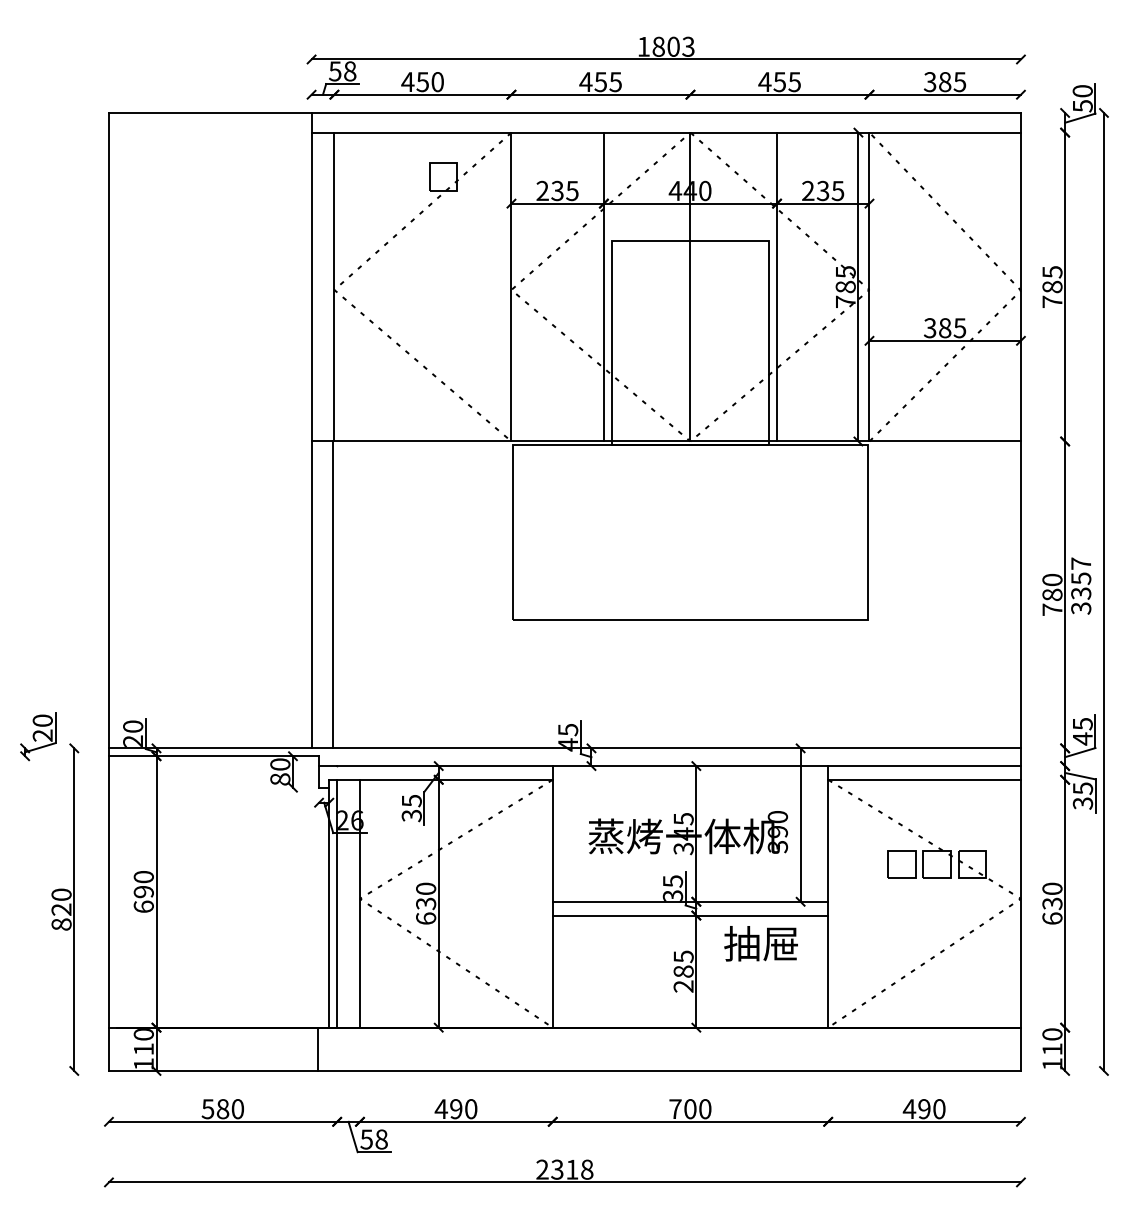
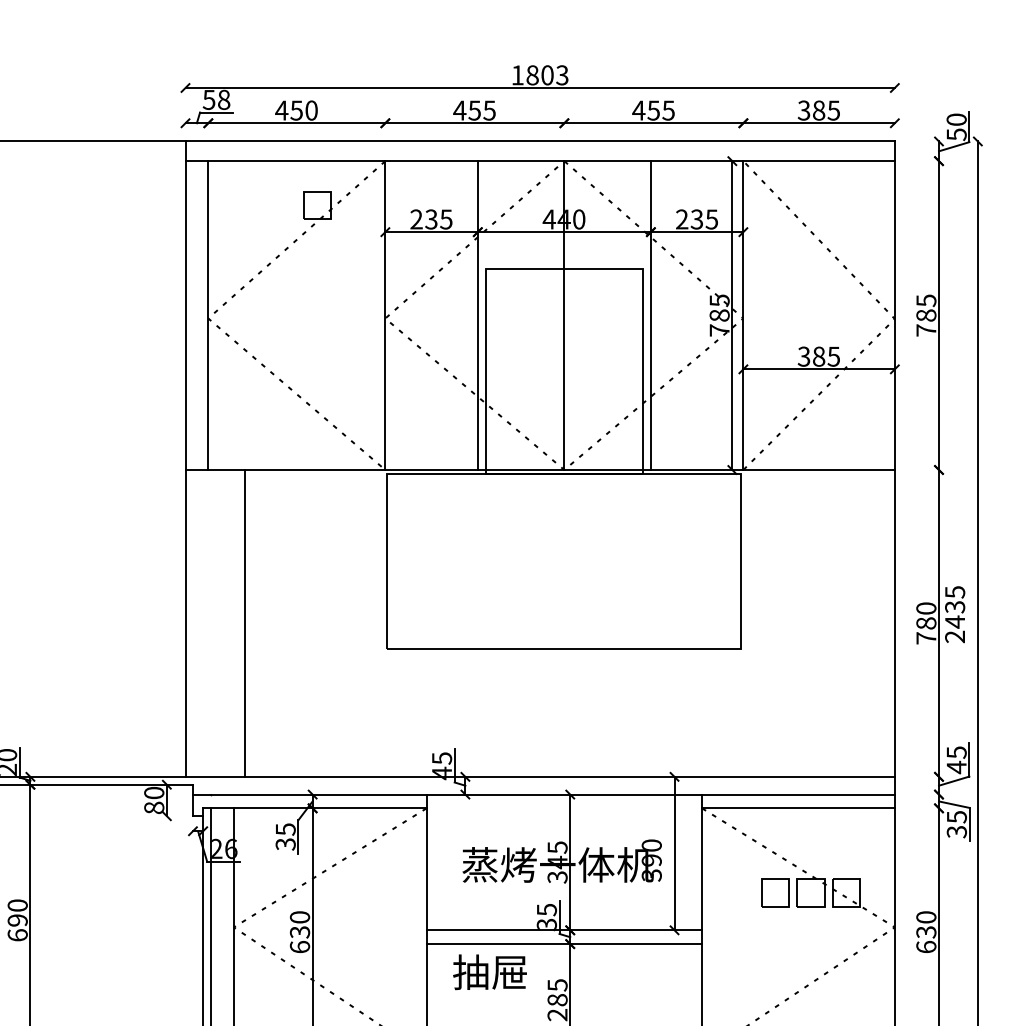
text: (1081, 585) -> (955, 614), 3357 -> 2435
line: (332, 594) -> (244, 623), moved
text: (760, 943) -> (489, 972), moved

